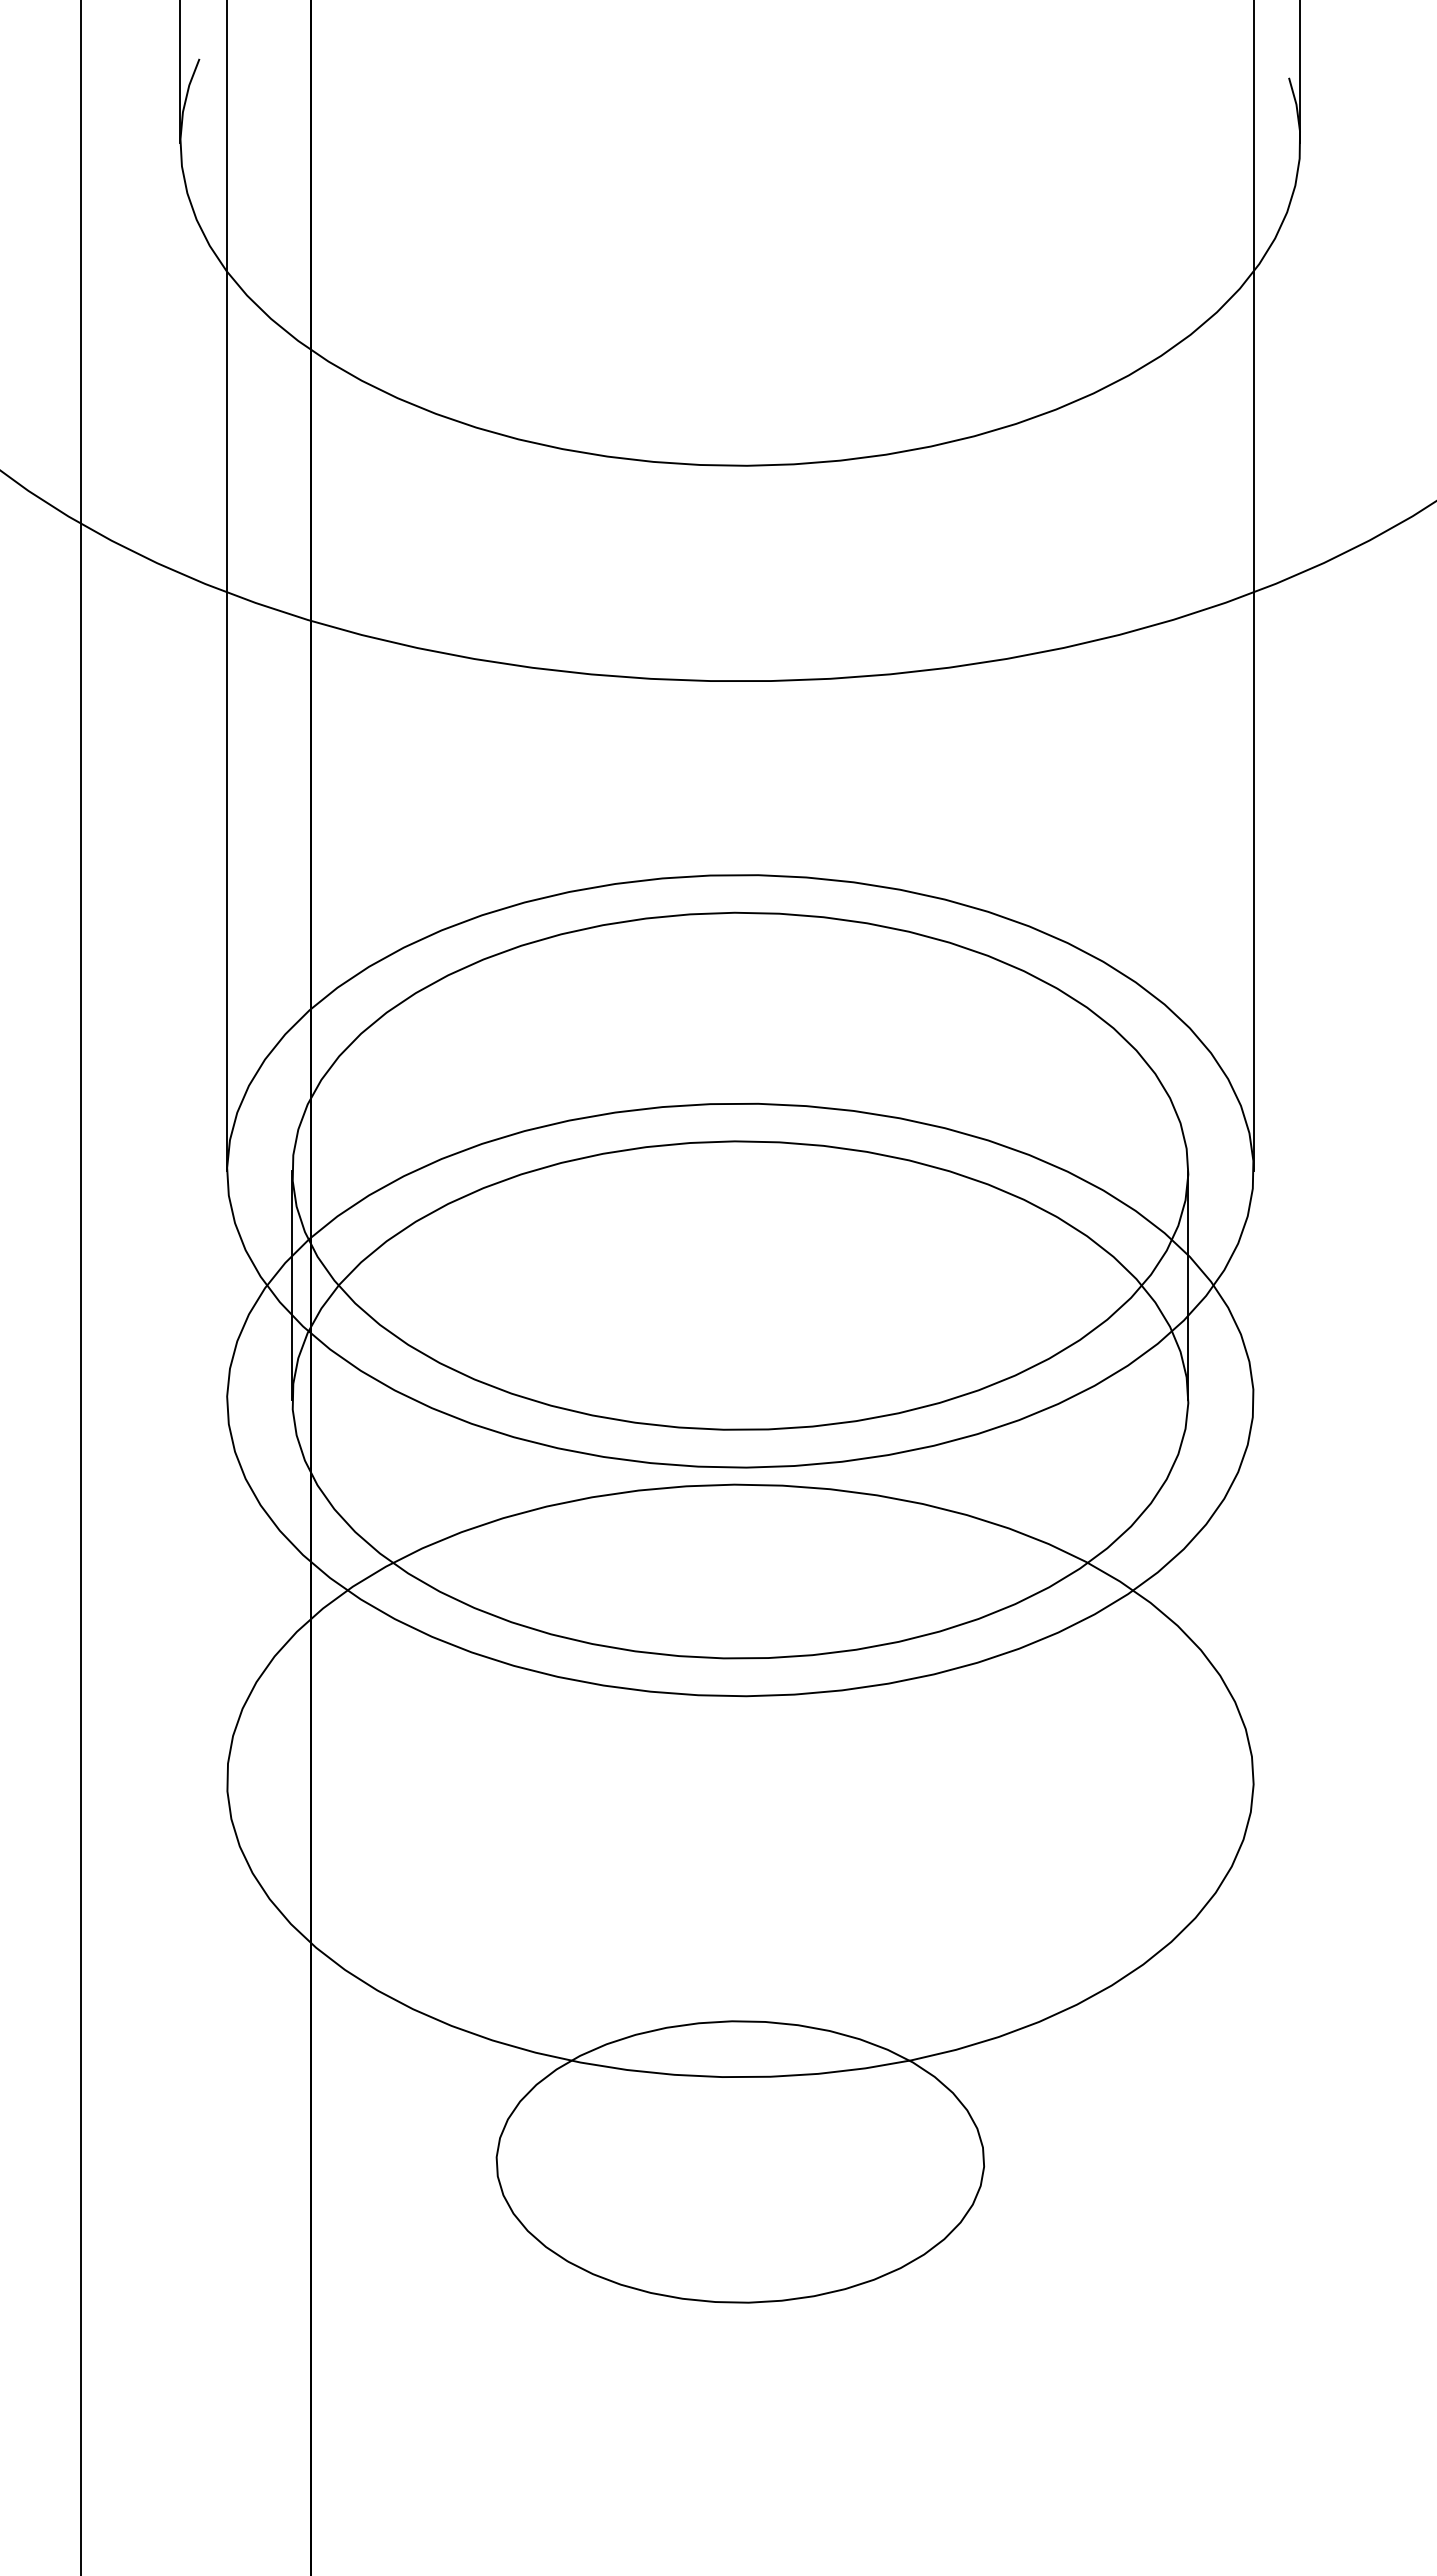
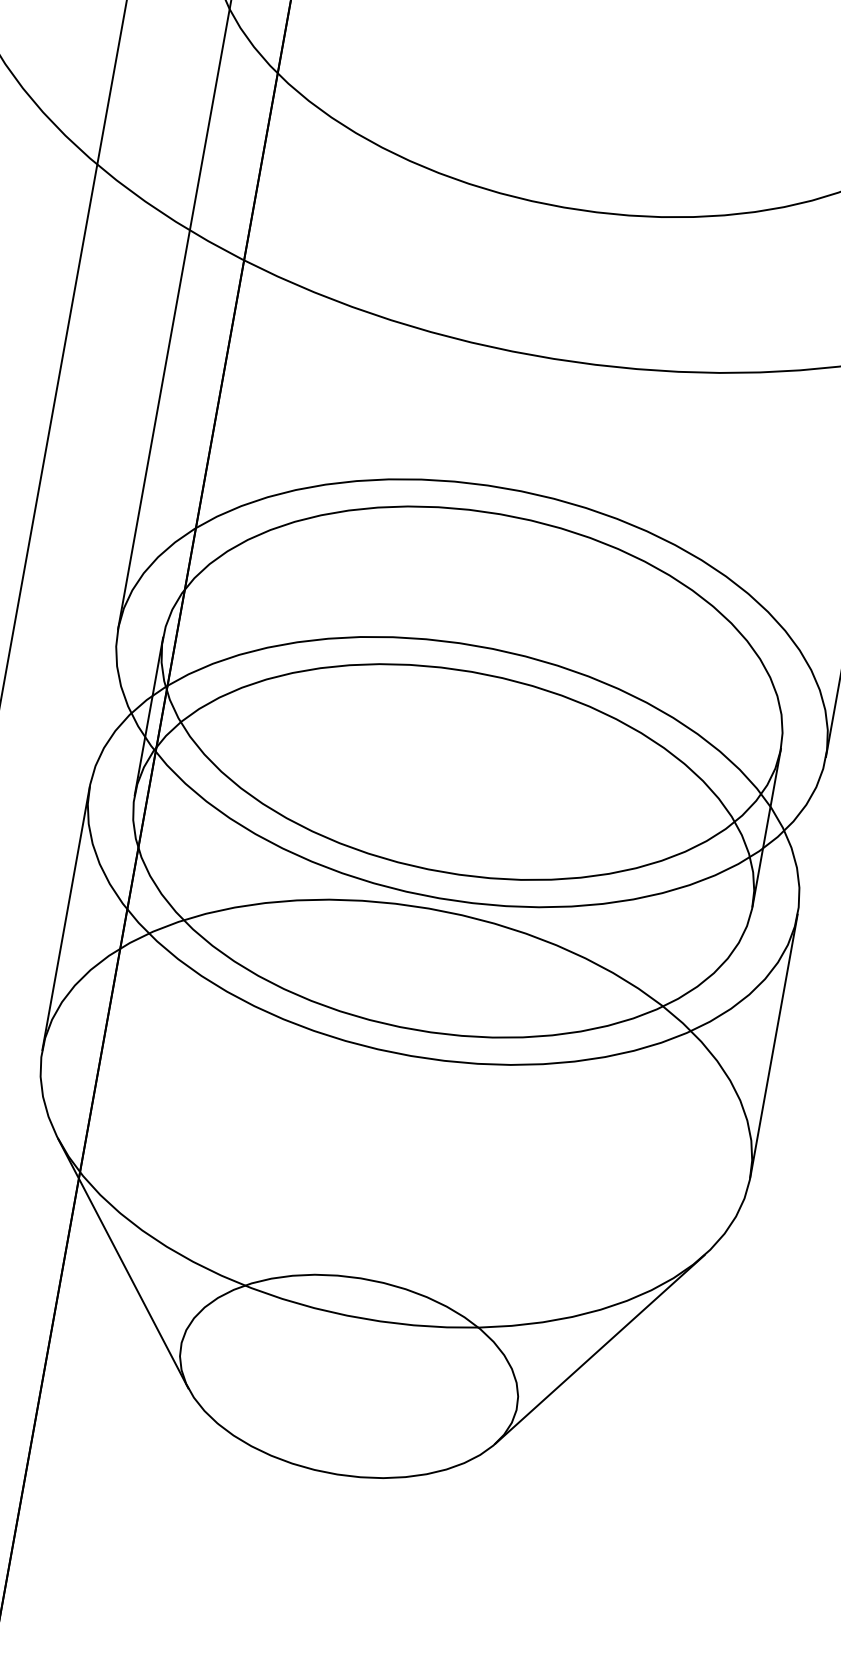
line: (227, 1589) -> (66, 917), added
line: (1253, 1589) -> (773, 1045), added
line: (394, 2060) -> (123, 1263), added
line: (1085, 2060) -> (599, 1349), added

